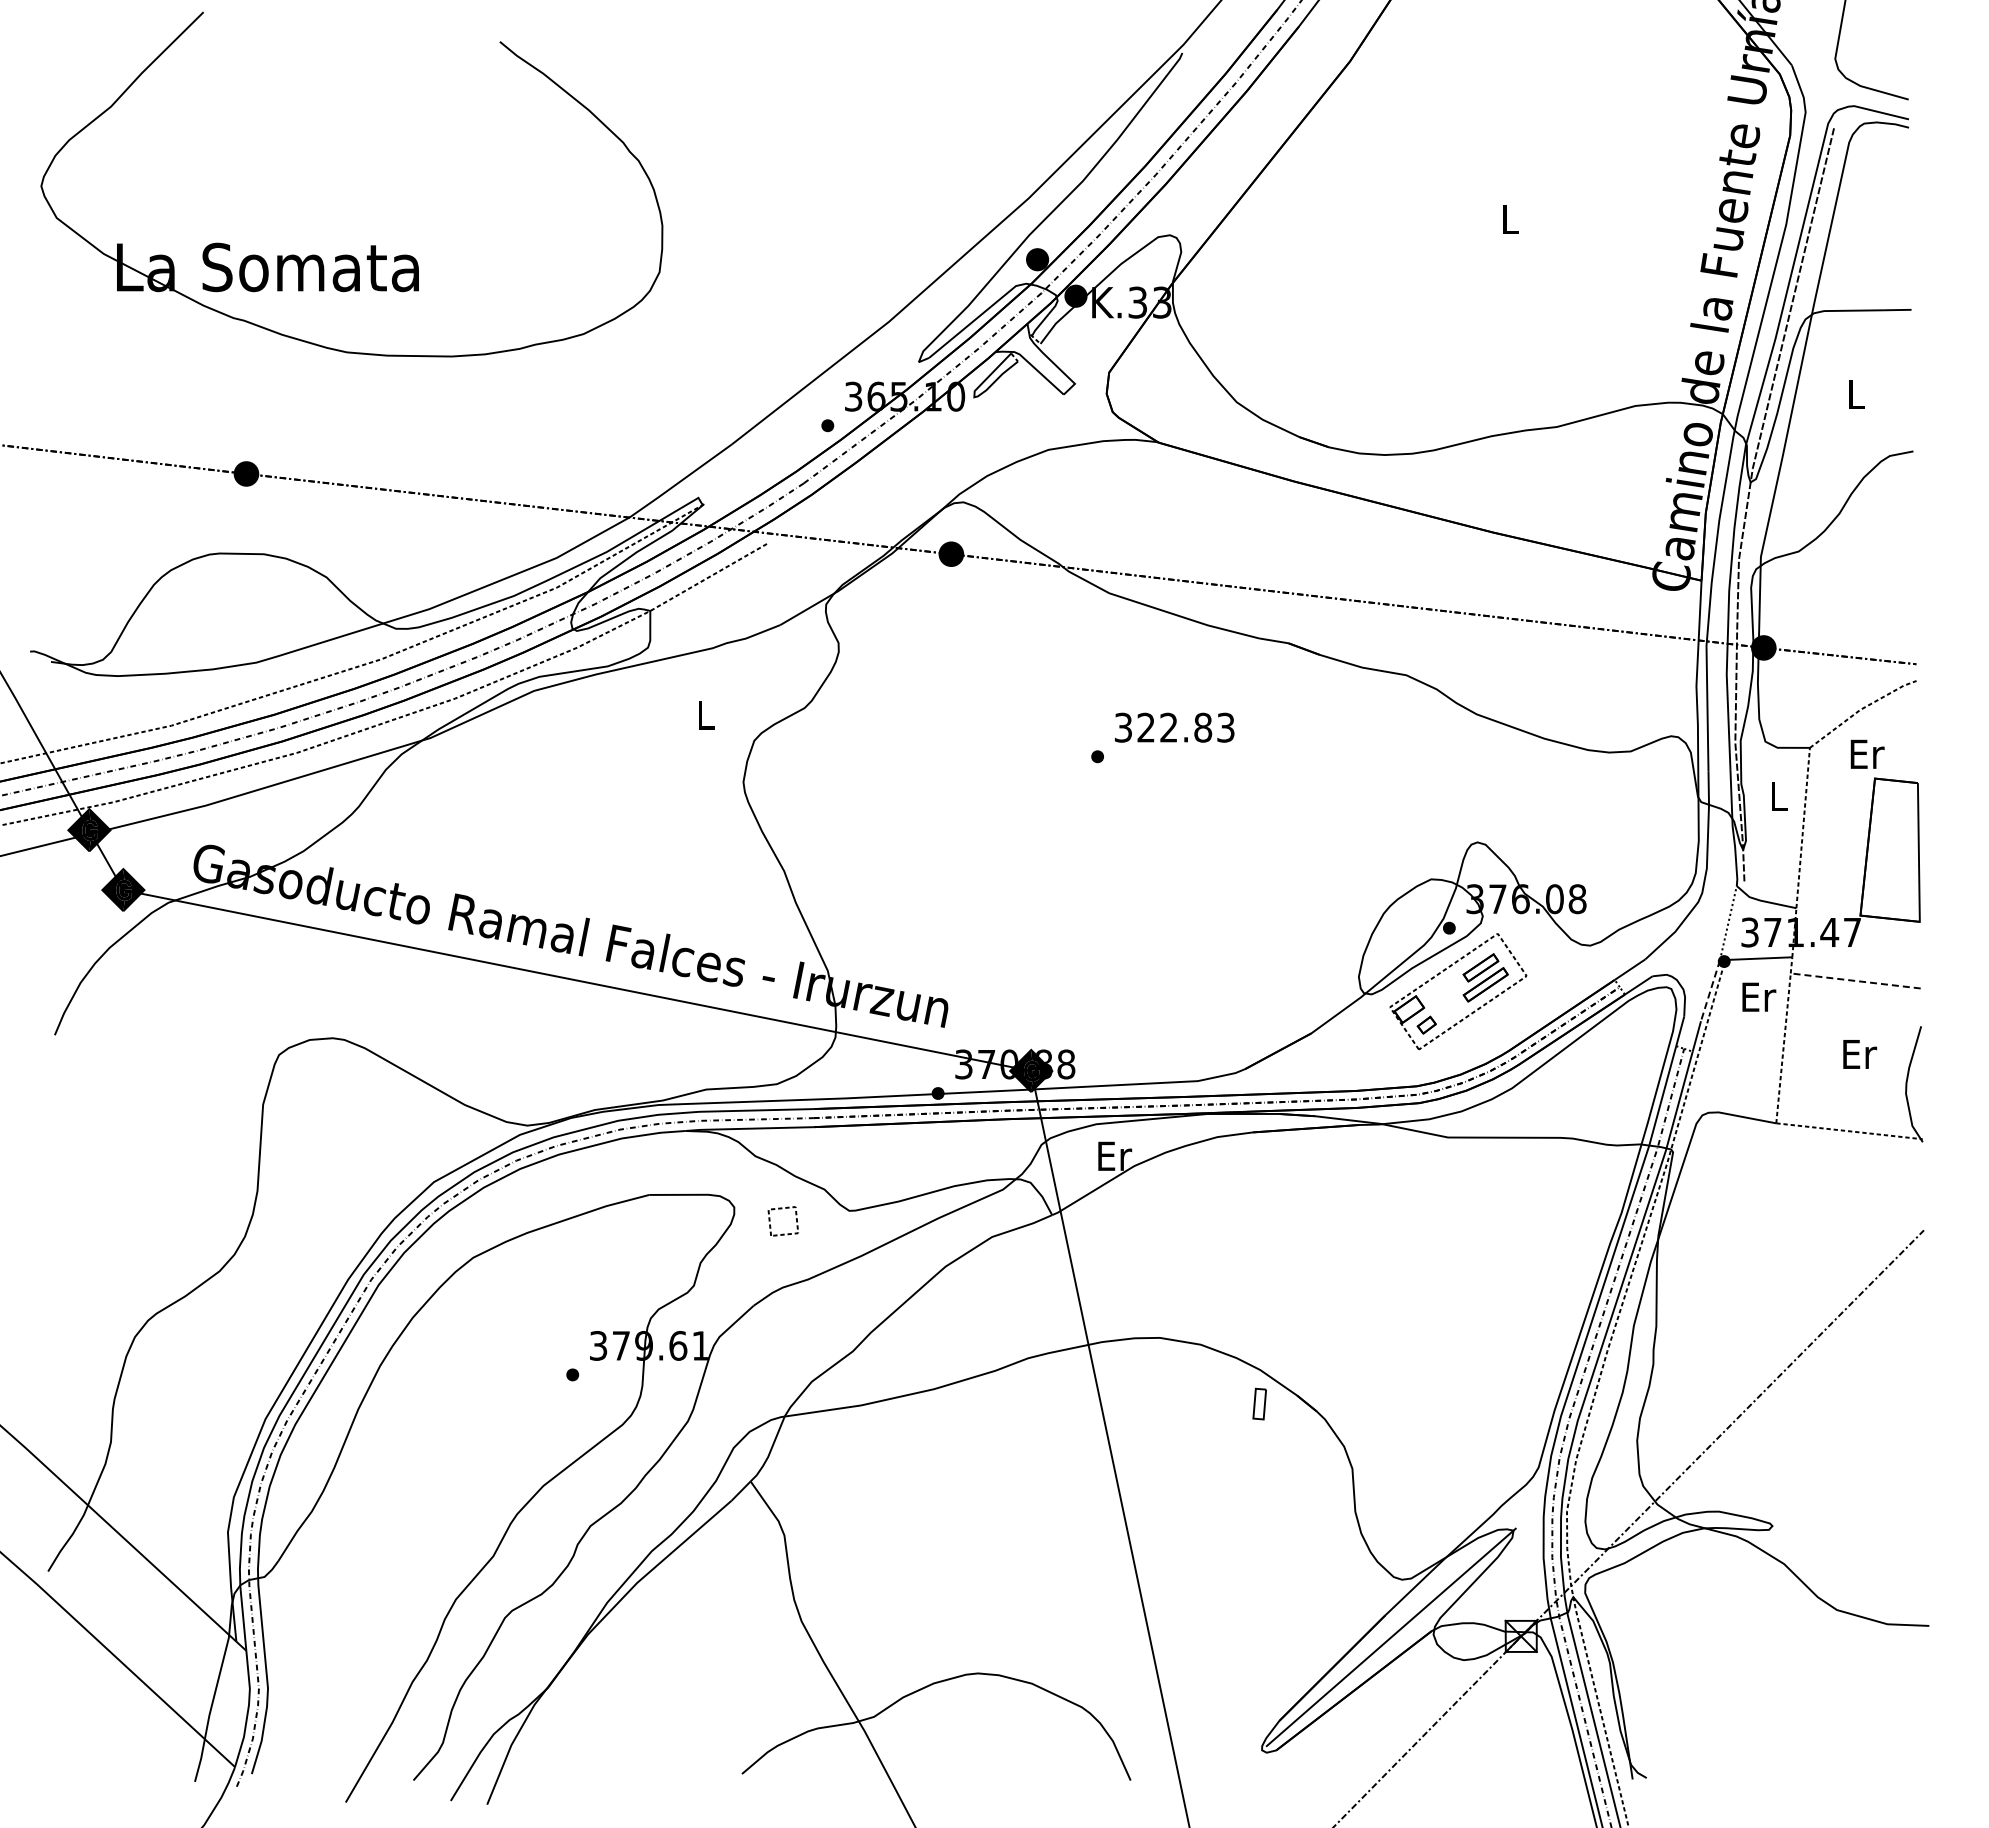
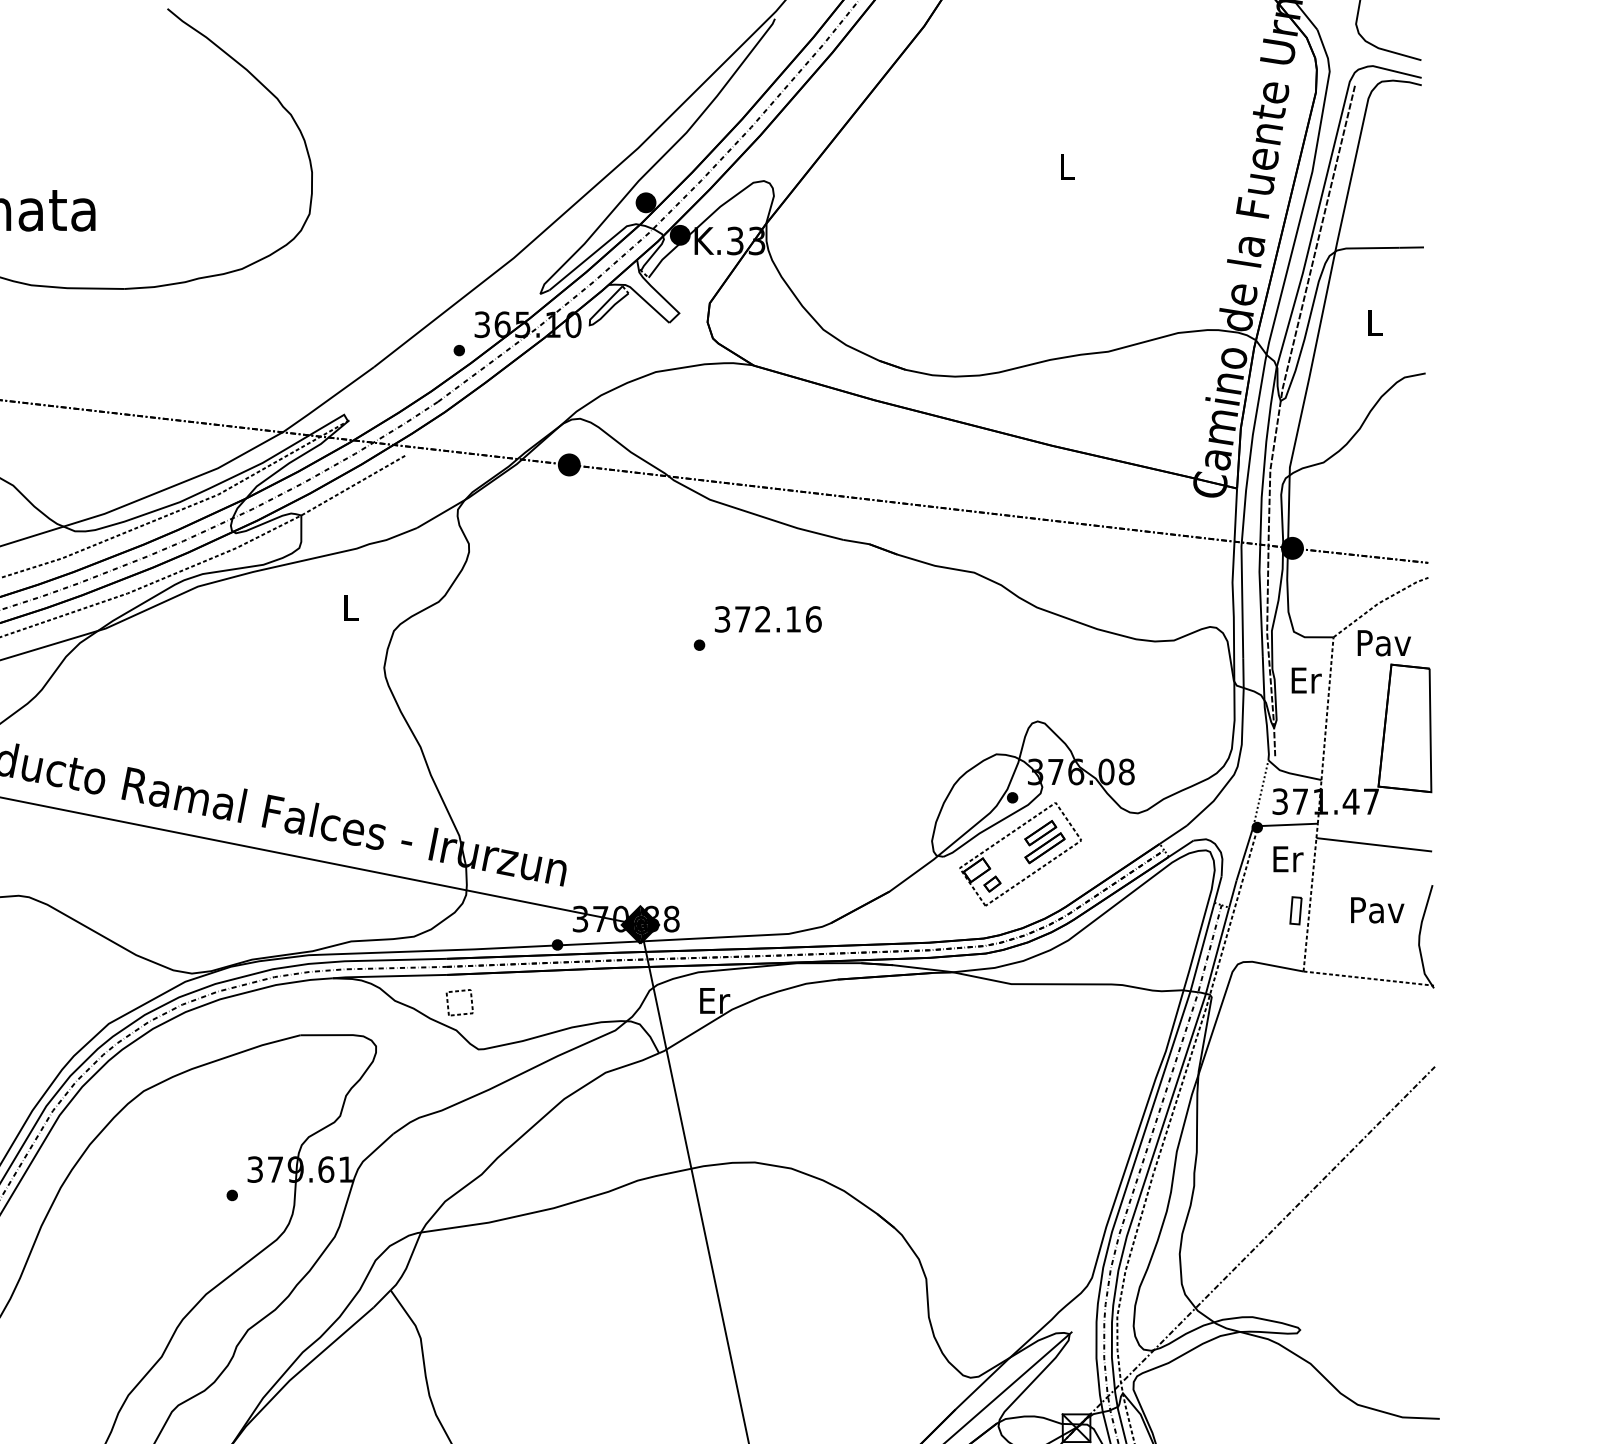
text: (1186, 727) -> (778, 619), 322.83 -> 372.16
text: (1867, 754) -> (1384, 643), Er -> Pav
text: (1779, 796) -> (1306, 680), L -> Er
line: (1855, 980) -> (1374, 844), dashed -> solid
line: (1710, 990) -> (1245, 853), dashed -> solid
text: (1859, 1054) -> (1377, 910), Er -> Pav
part: (782, 1209) -> (459, 992), moved
part: (1259, 1403) -> (1295, 910), moved

